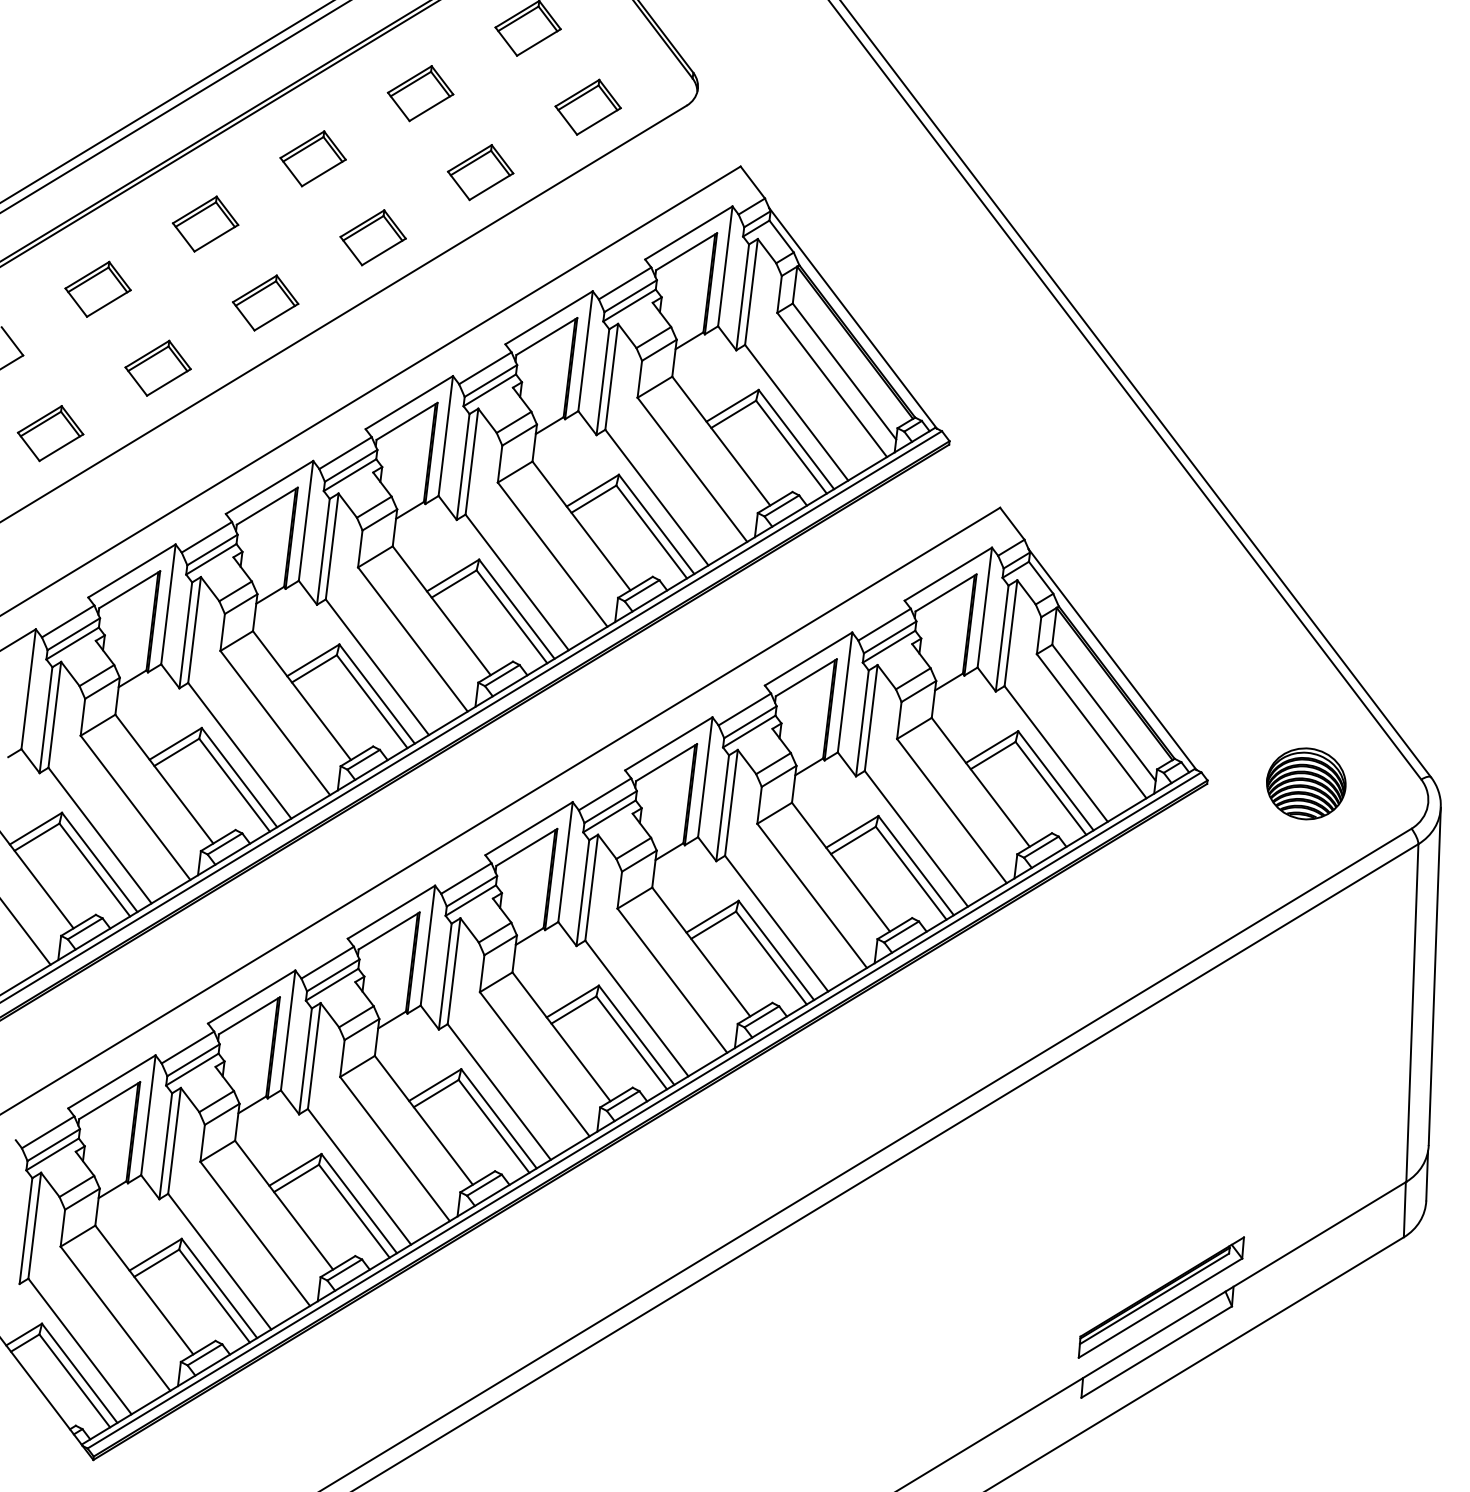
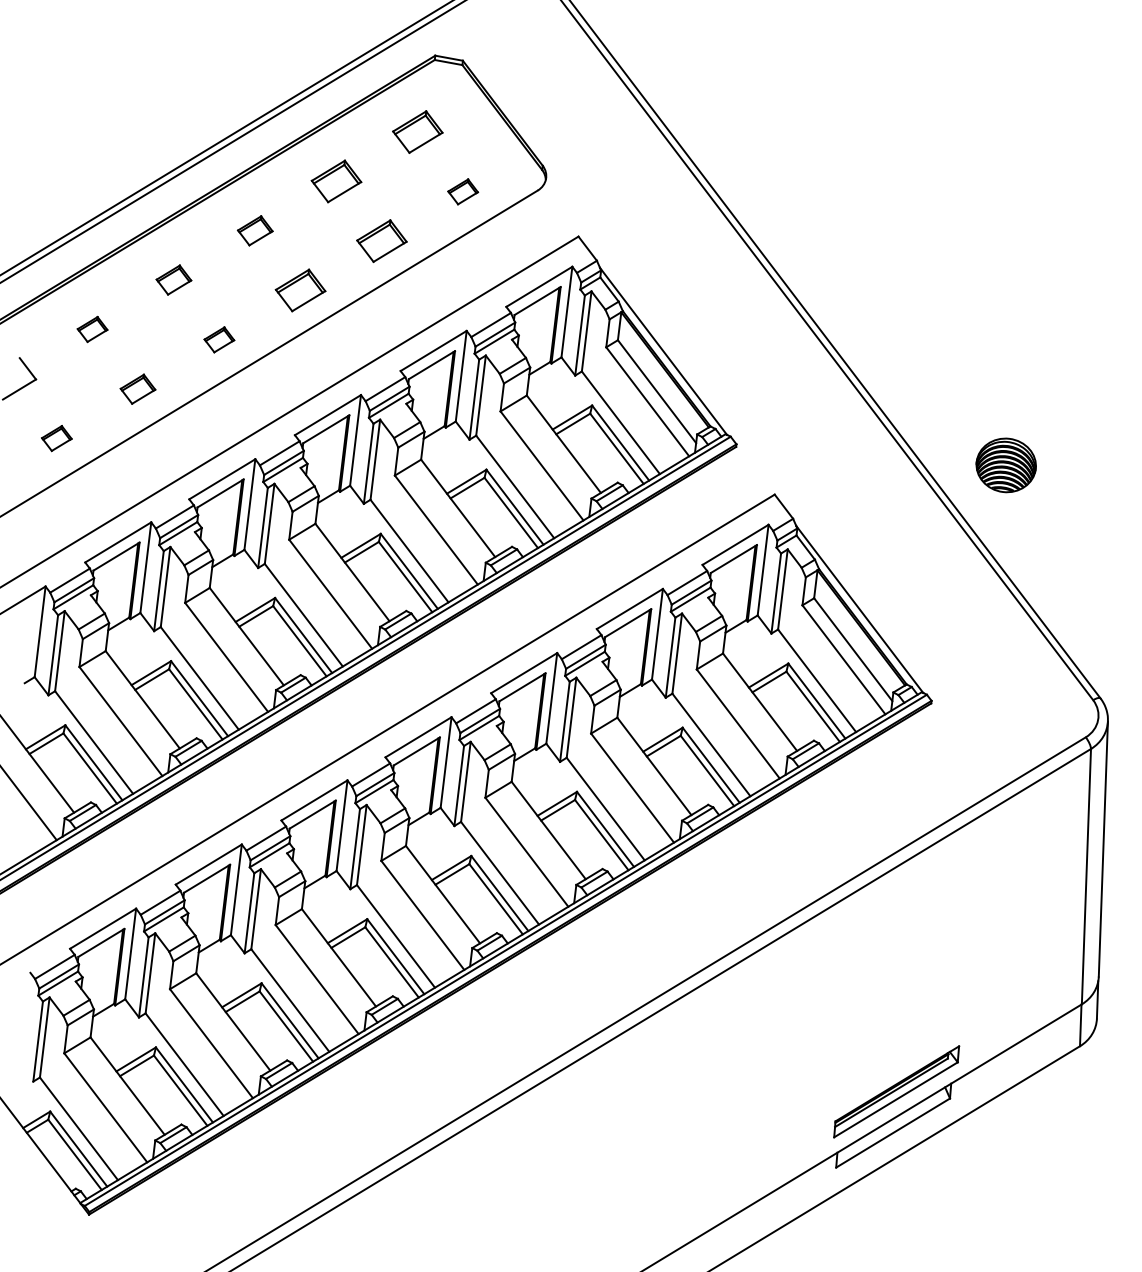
part: (587, 106) -> (462, 191), size x0.6
part: (313, 158) -> (255, 230), size x0.7
part: (205, 223) -> (173, 279), size x0.7
part: (97, 289) -> (92, 329), size x0.6
part: (265, 302) -> (219, 339), size x0.6
part: (157, 368) -> (137, 389), size x0.7
part: (50, 433) -> (56, 438), size x0.6
part: (1305, 783) -> (1005, 465), moved

